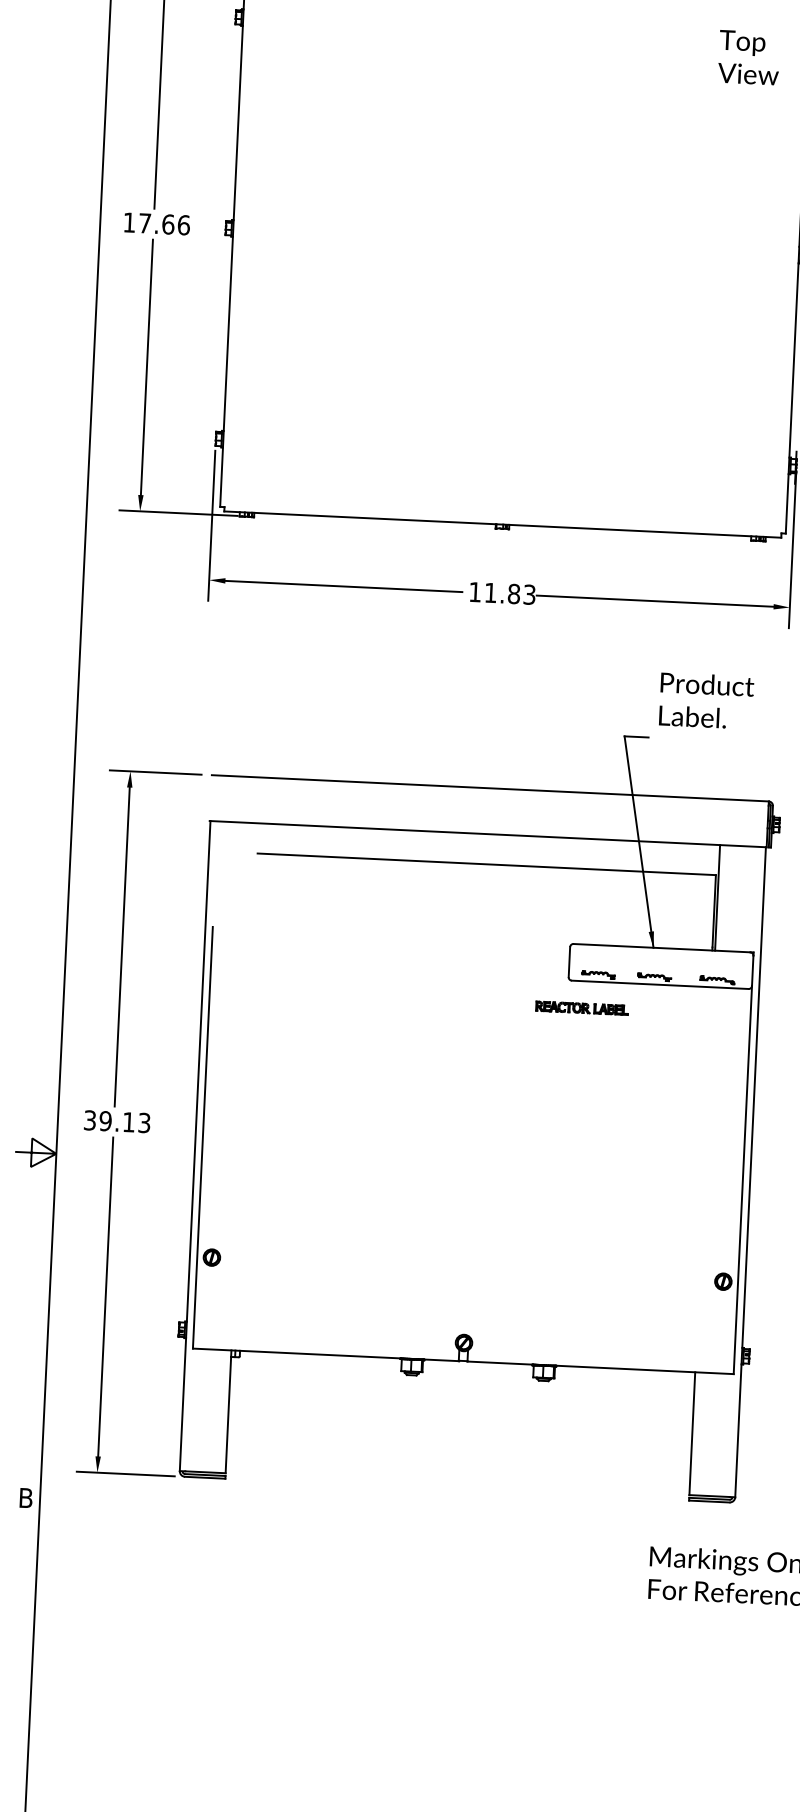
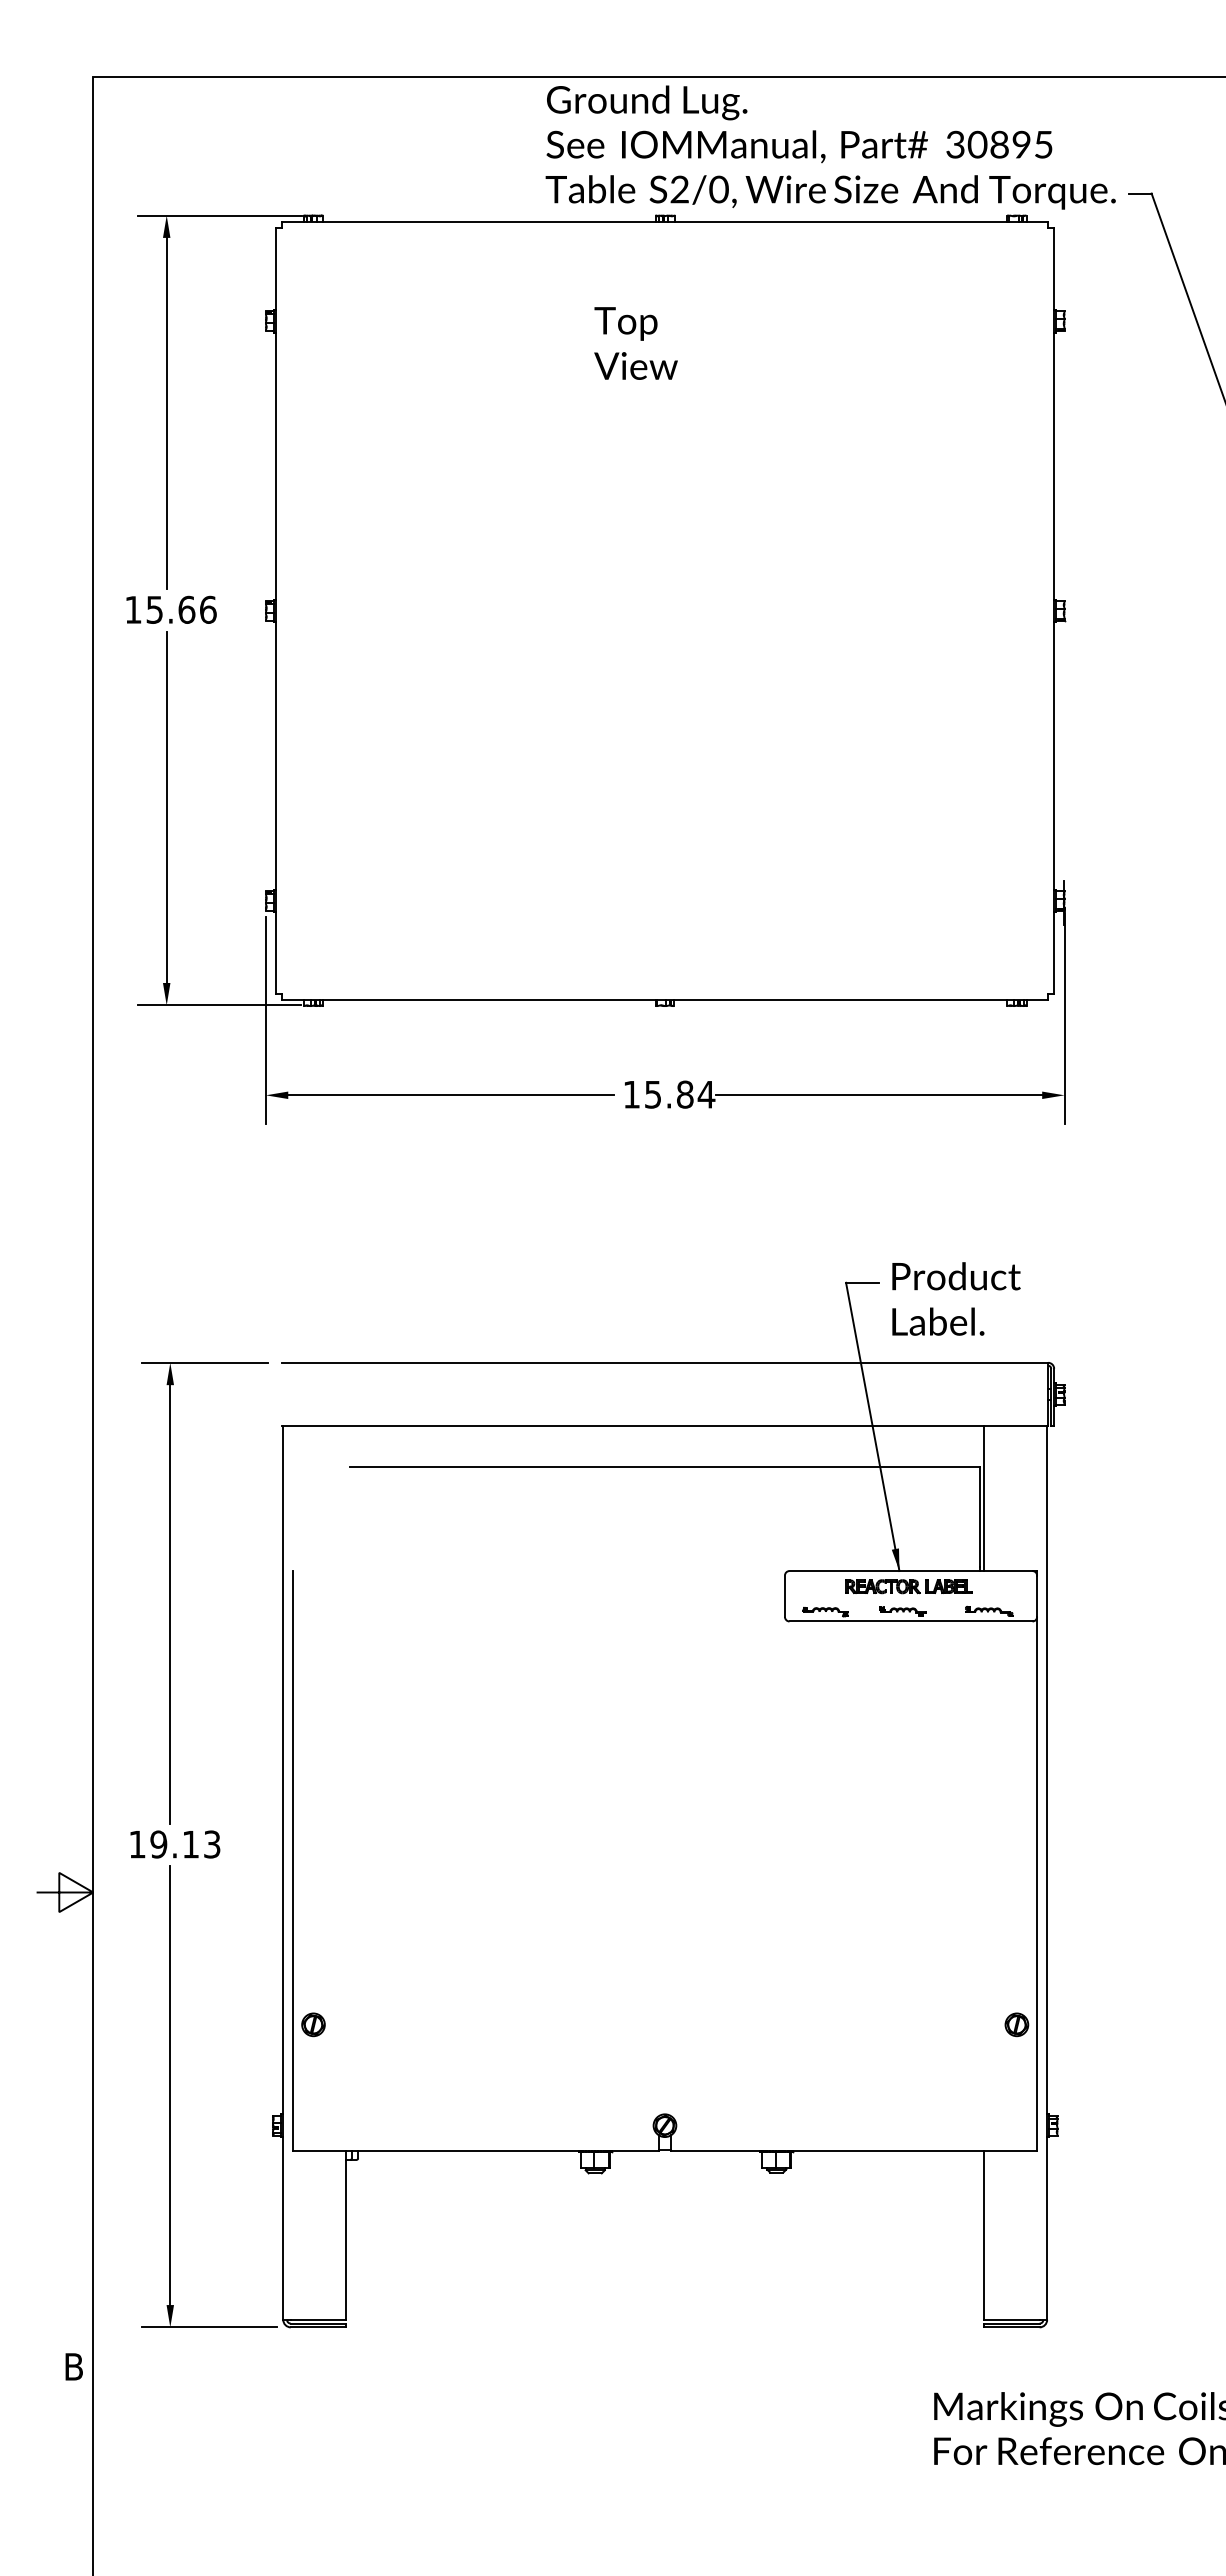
text: (748, 57) -> (635, 343), moved
text: (144, 223) -> (154, 609), 17.66 -> 15.66
text: (510, 593) -> (680, 1094), 11.83 -> 15.84
text: (706, 700) -> (956, 1298), moved
part: (581, 1008) -> (908, 1586), moved
text: (90, 1120) -> (137, 1844), 39.13 -> 19.13

